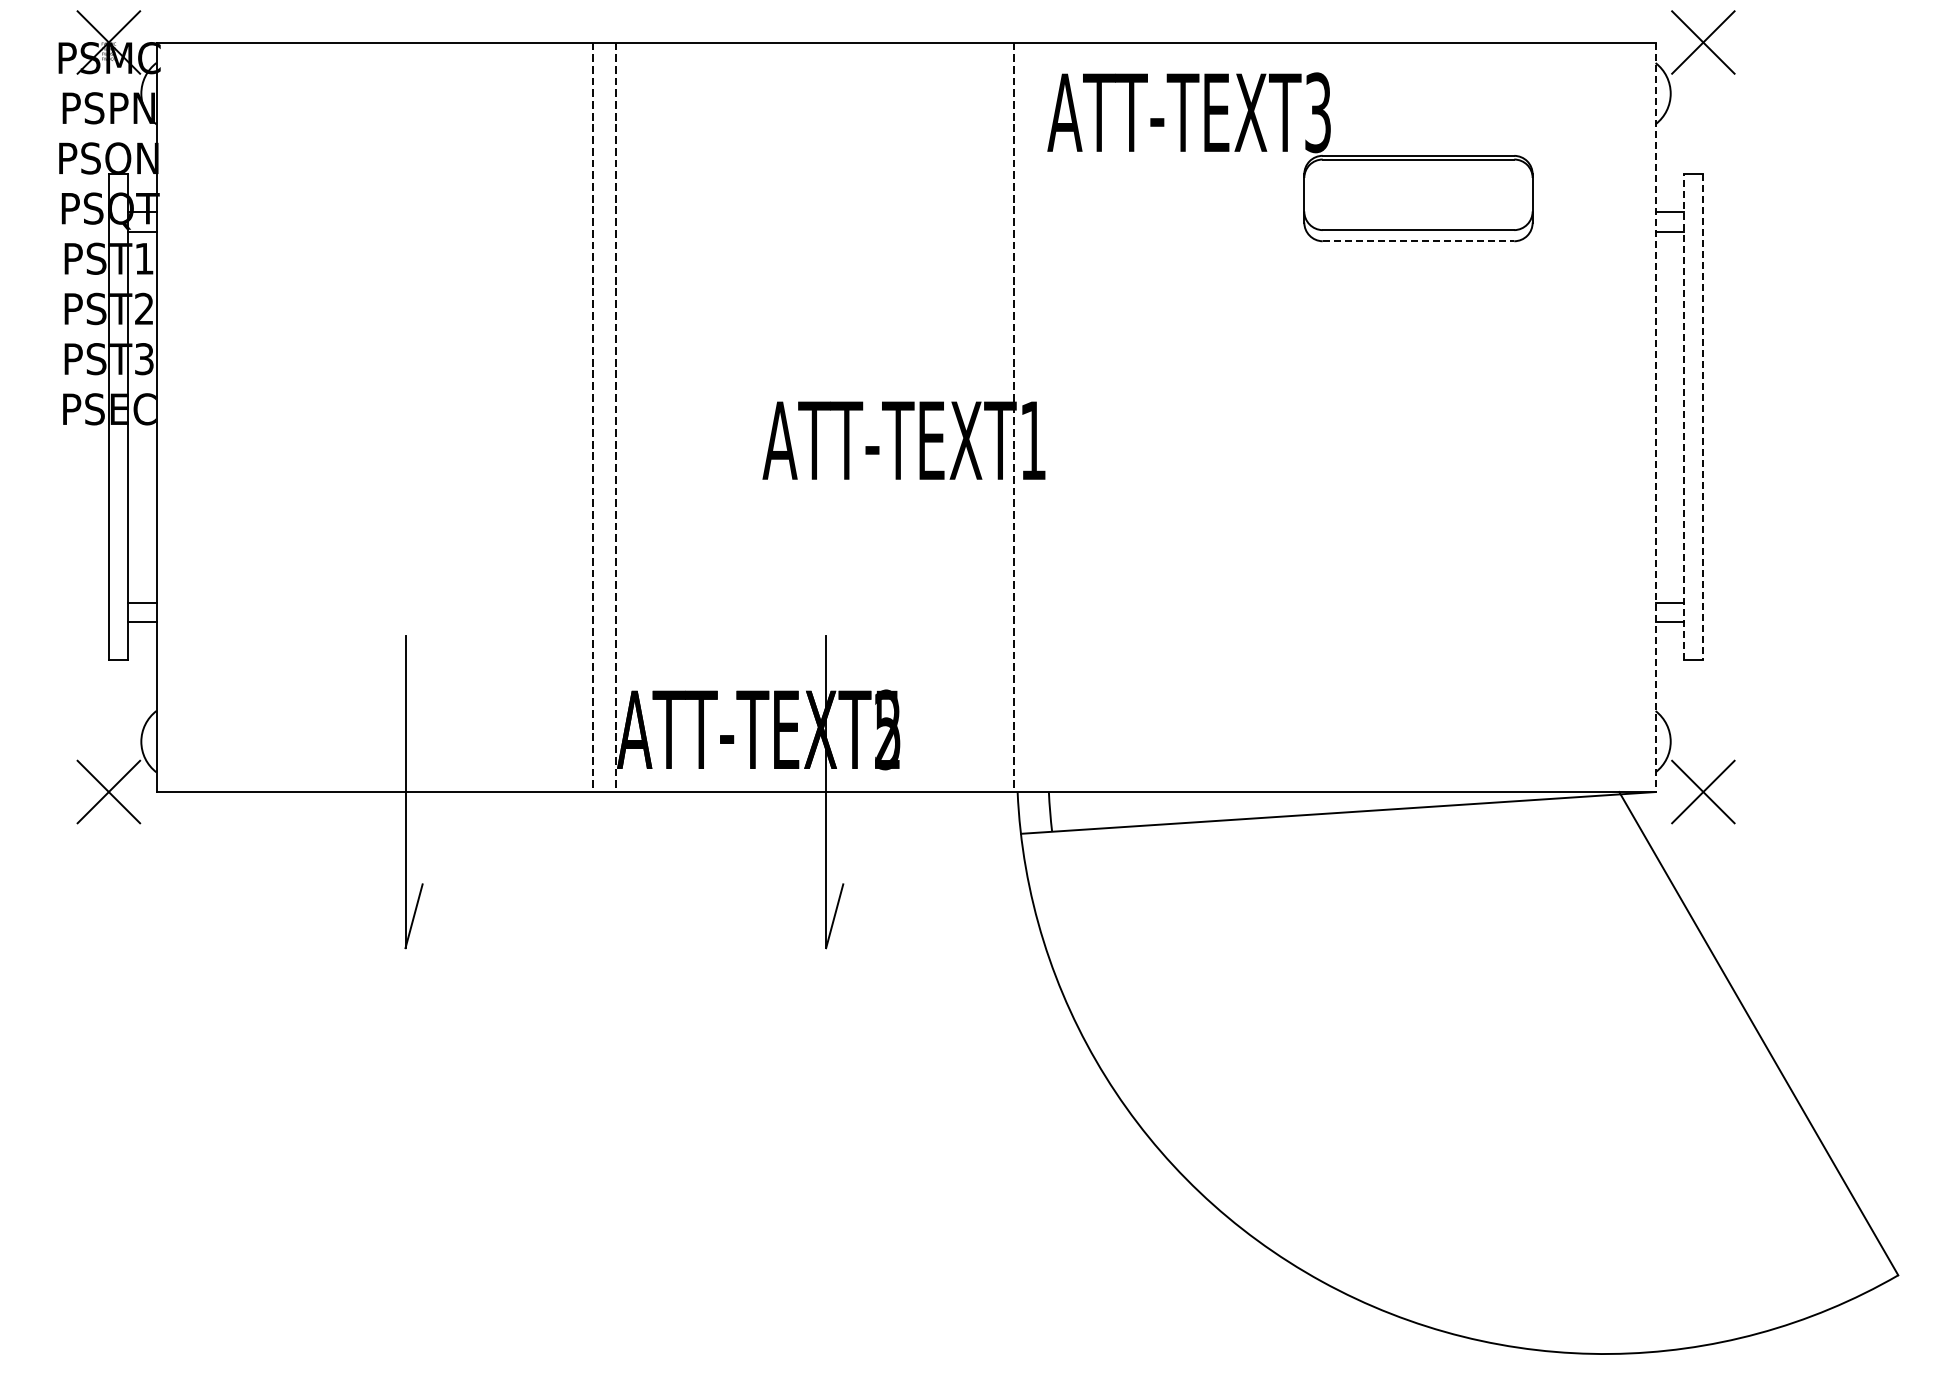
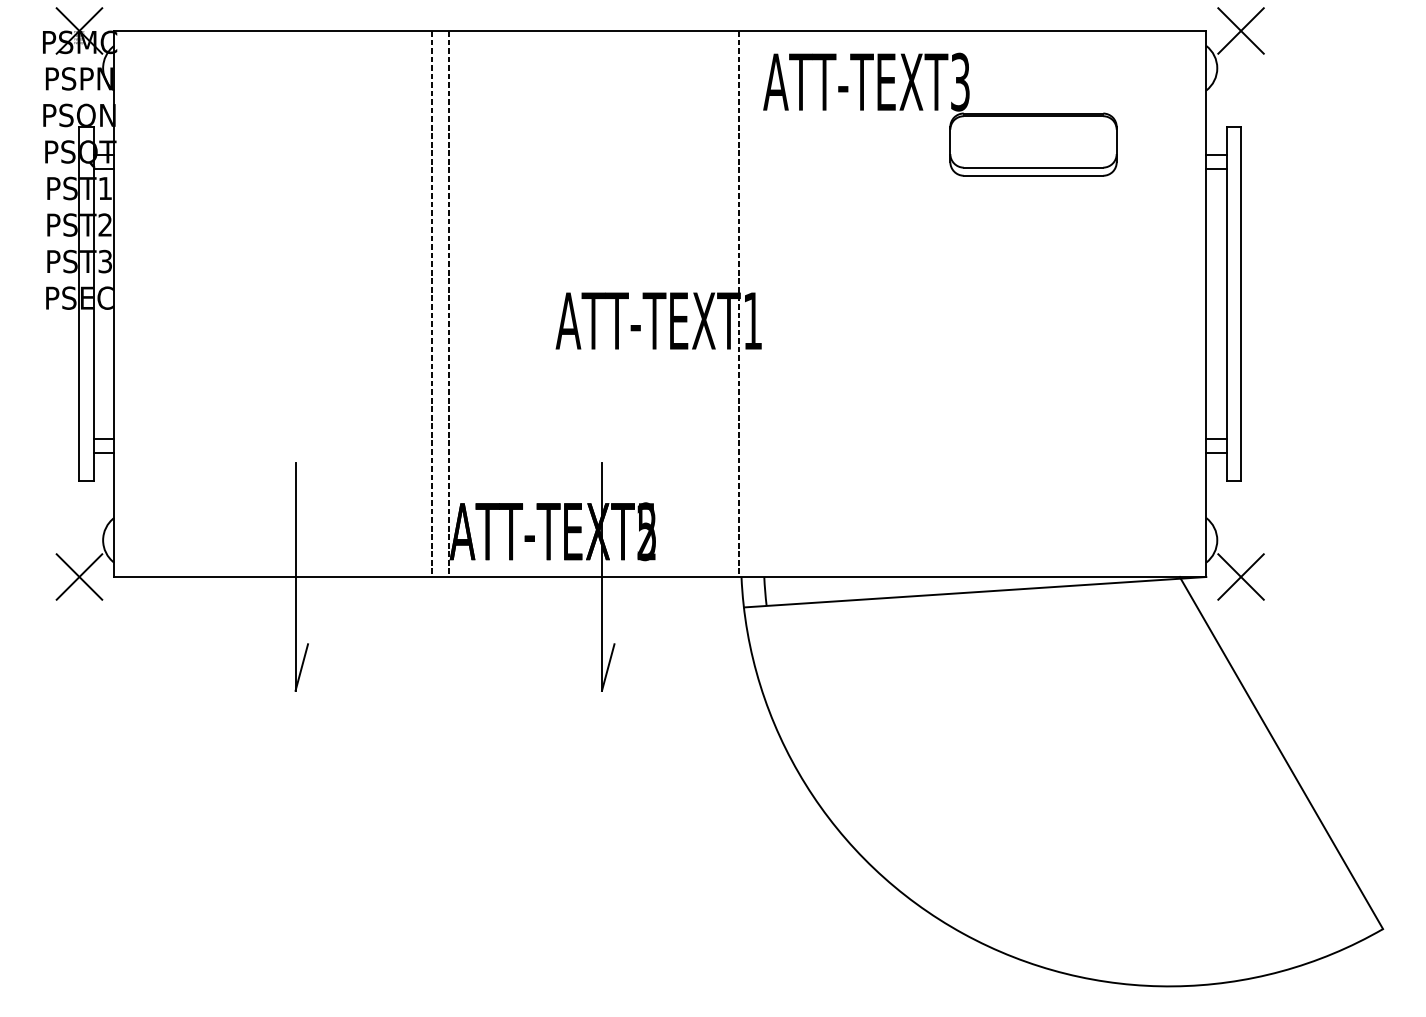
line: (1418, 241) -> (1033, 175), dashed -> solid
line: (1655, 417) -> (1206, 304), dashed -> solid
line: (1683, 417) -> (1226, 304), dashed -> solid
line: (1703, 417) -> (1241, 304), dashed -> solid

